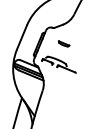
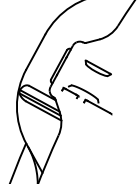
part: (63, 43) -> (97, 67), size x1.67

